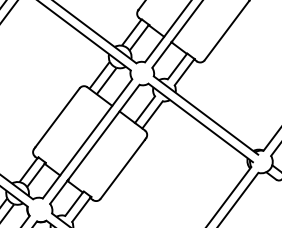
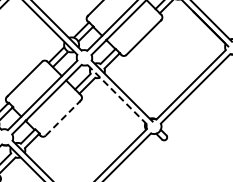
line: (201, 122) -> (118, 95), solid -> dashed
line: (123, 169) -> (63, 118), solid -> dashed

